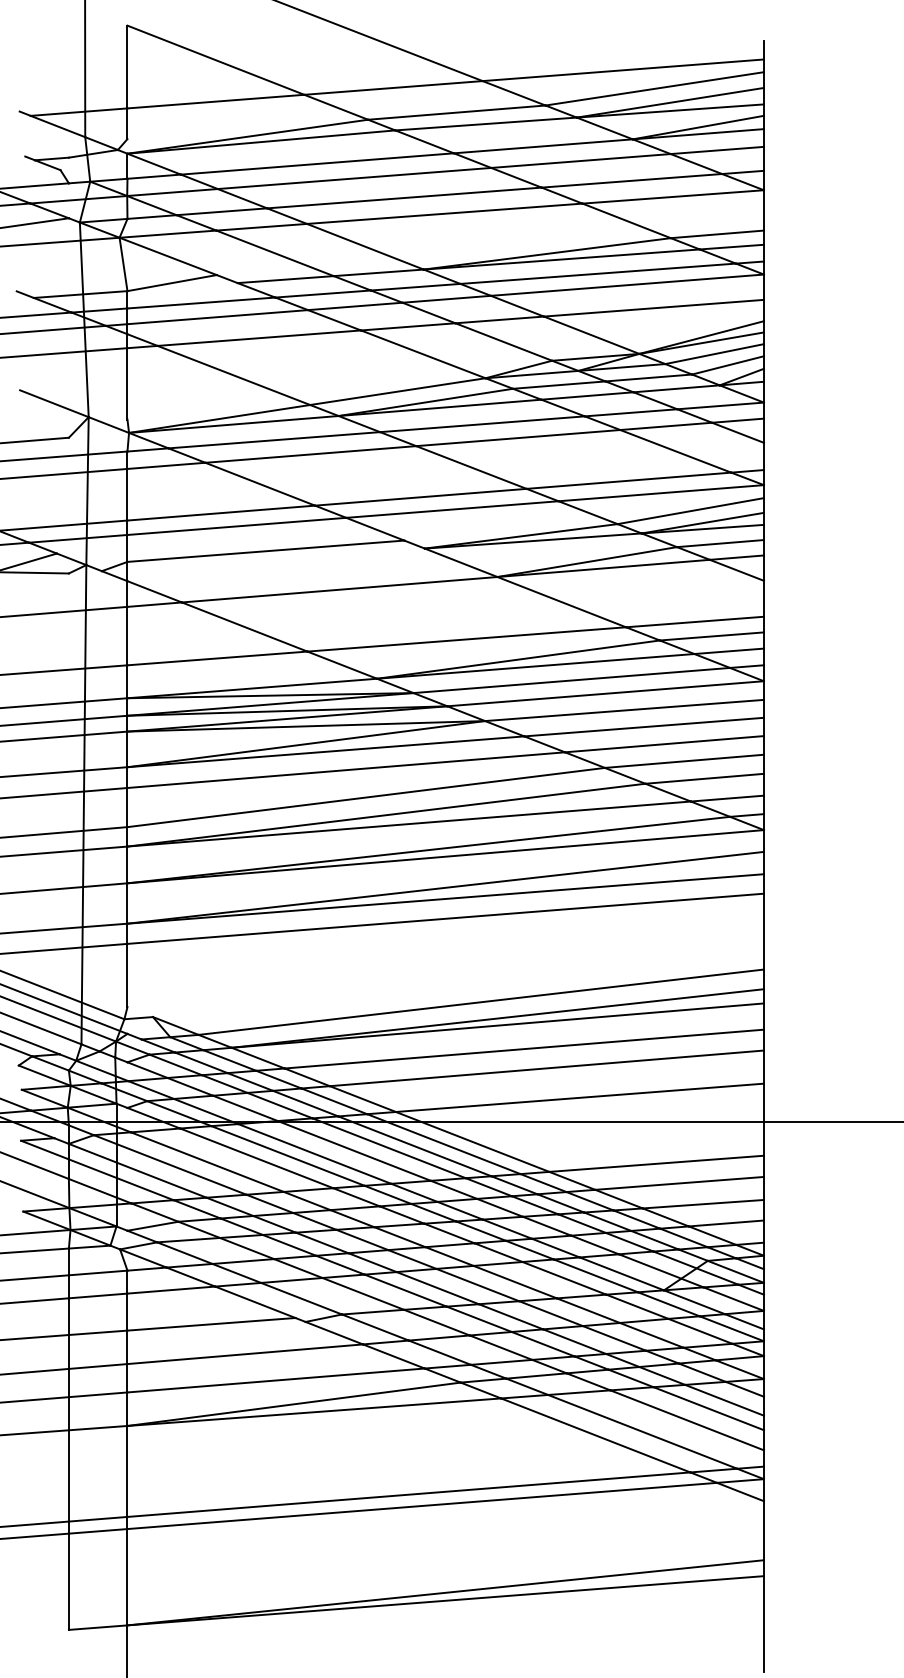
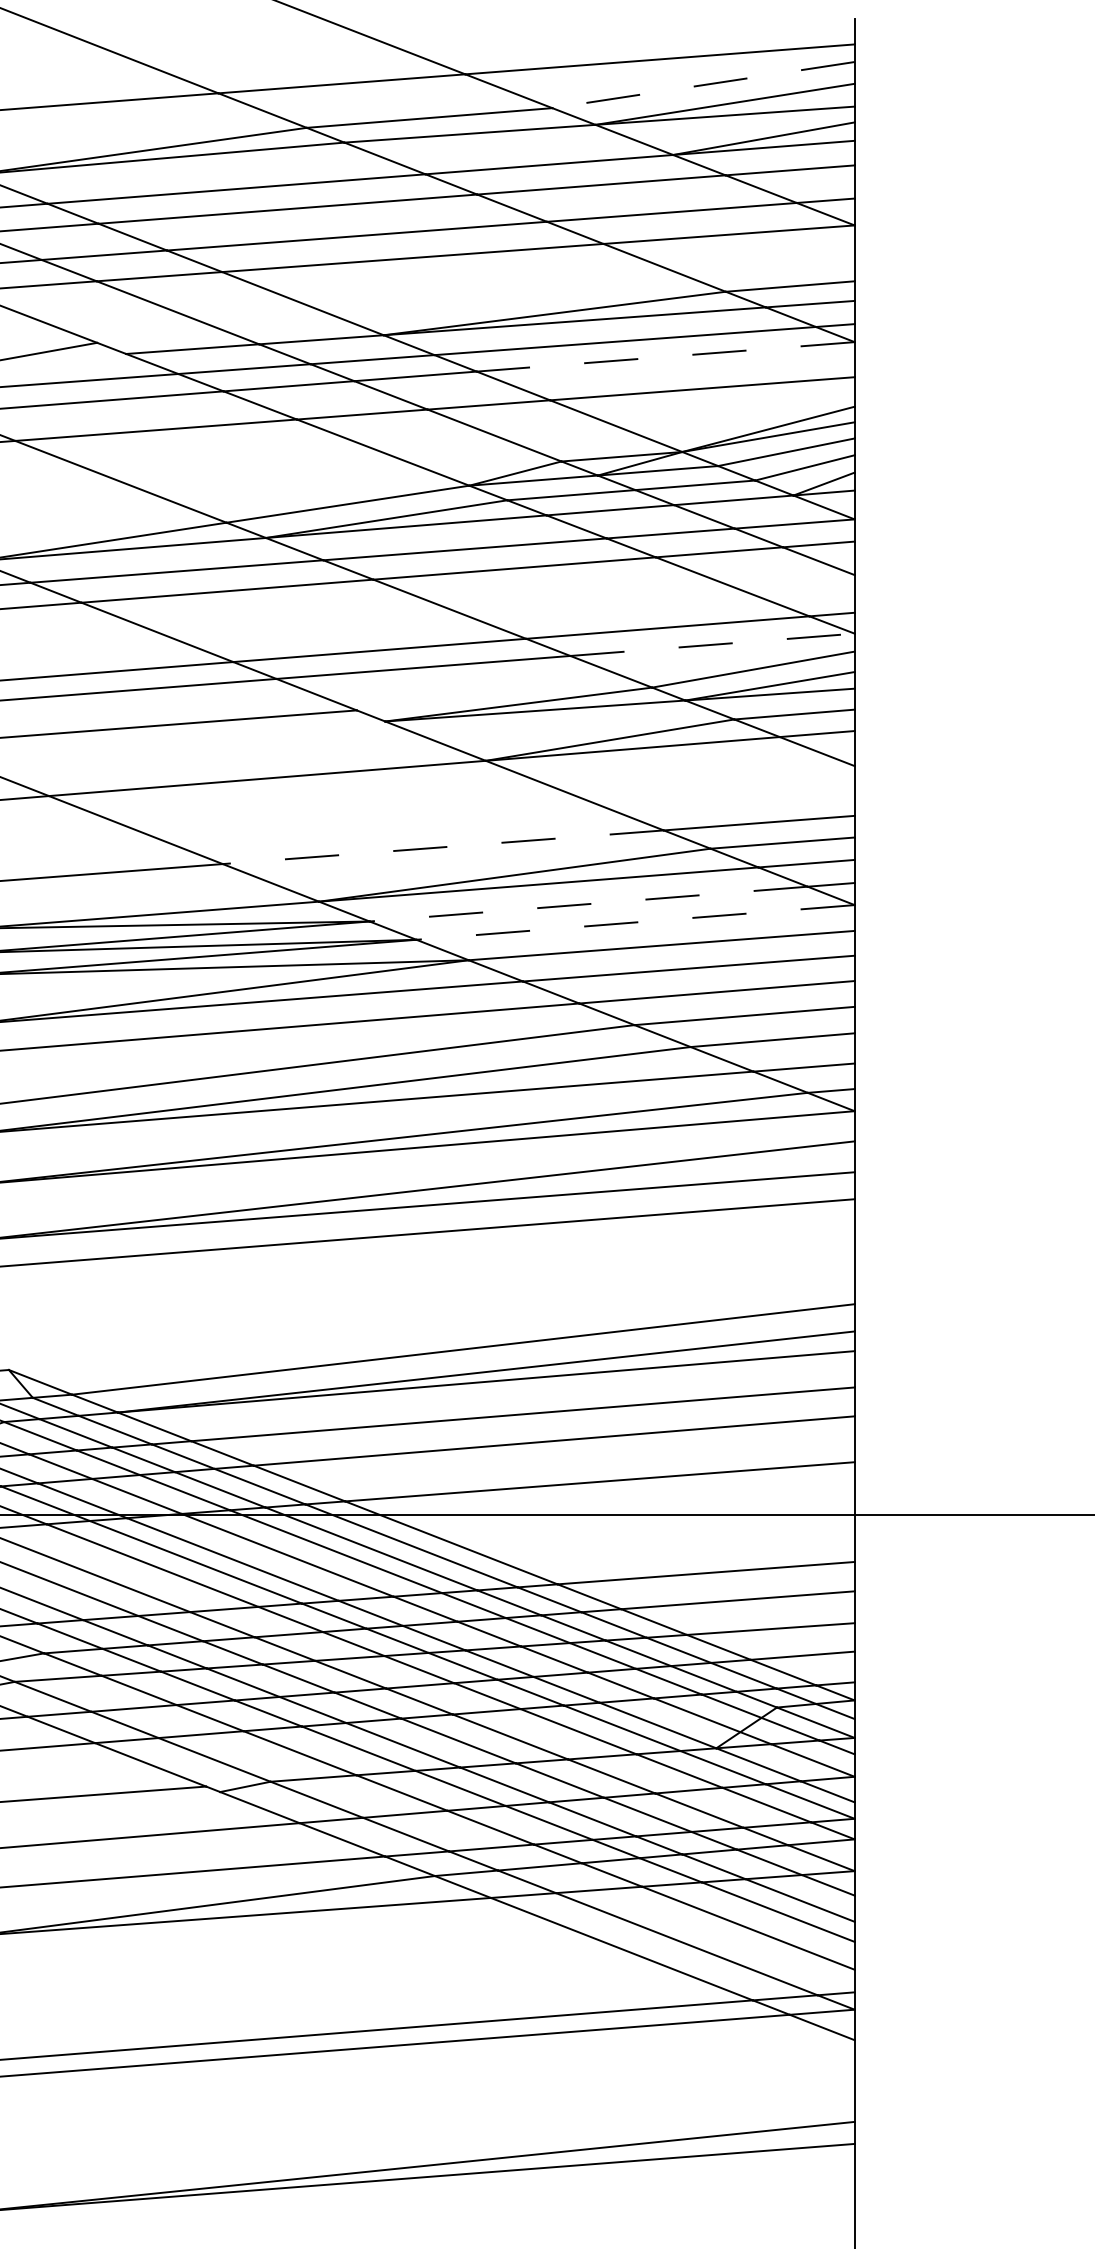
line: (654, 88) -> (703, 84), solid -> dashed
line: (627, 285) -> (665, 357), solid -> dashed
line: (661, 493) -> (712, 645), solid -> dashed
line: (466, 639) -> (442, 847), solid -> dashed
line: (571, 680) -> (588, 904), solid -> dashed
line: (605, 693) -> (635, 922), solid -> dashed

